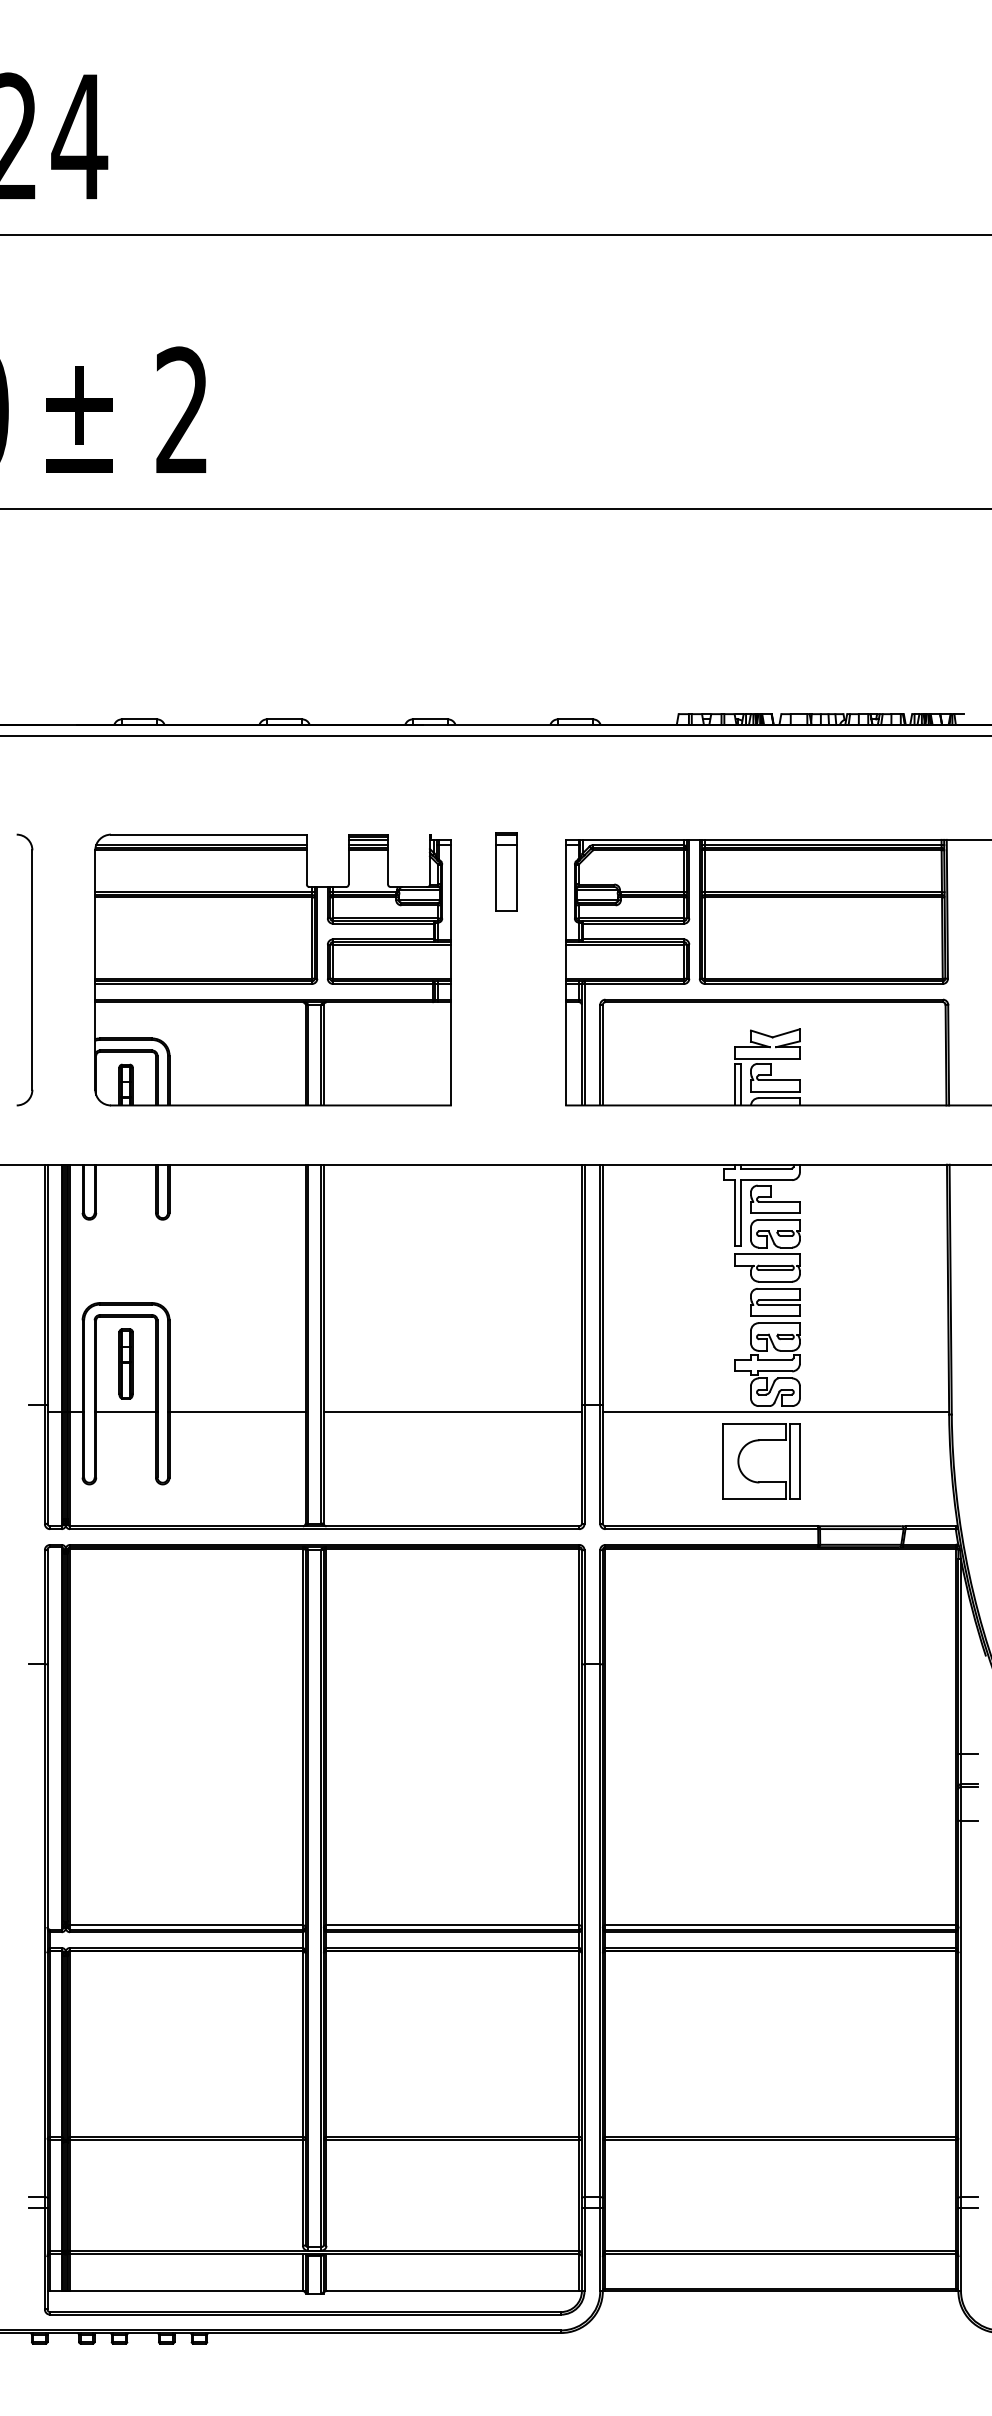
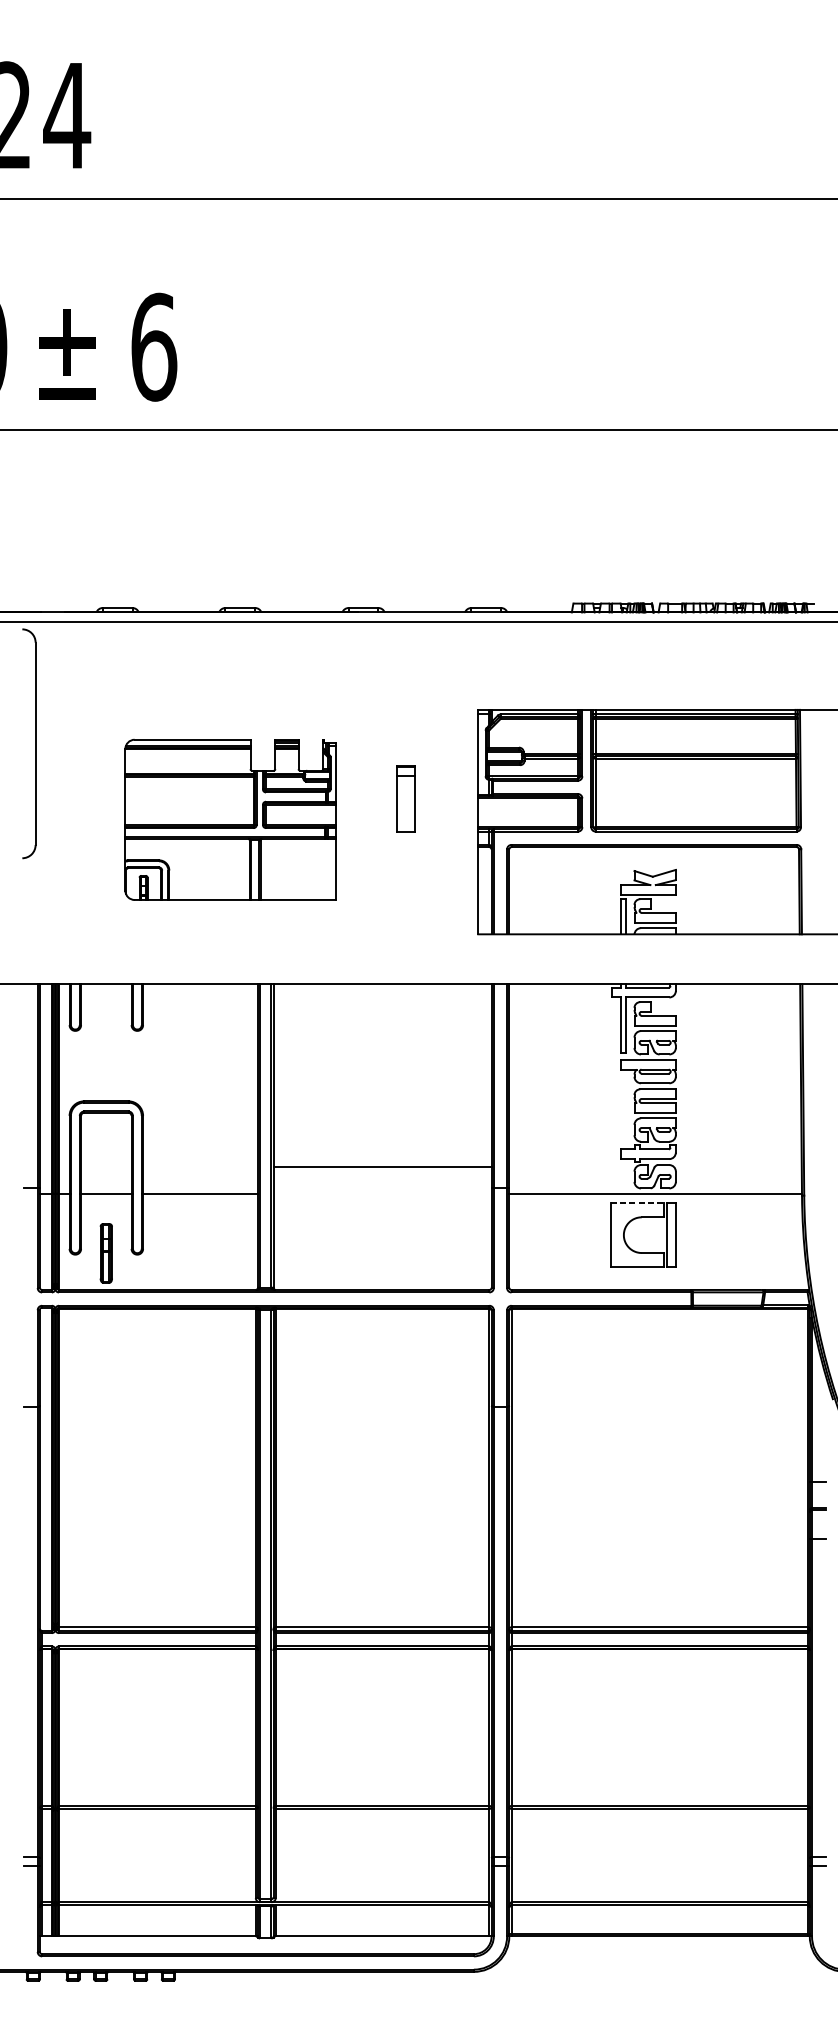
text: (183, 410) -> (154, 346), 2 -> 6
part: (506, 871) -> (405, 798), moved
part: (31, 969) -> (34, 743), moved
part: (272, 969) -> (230, 819), size x0.7
part: (125, 1363) -> (105, 1253), moved
line: (452, 1412) -> (382, 1166), moved
line: (754, 1423) -> (637, 1203), solid -> dashed

